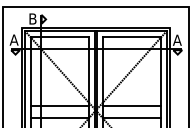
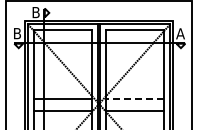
text: (14, 39) -> (17, 33), A -> B
line: (131, 105) -> (134, 99), solid -> dashed

